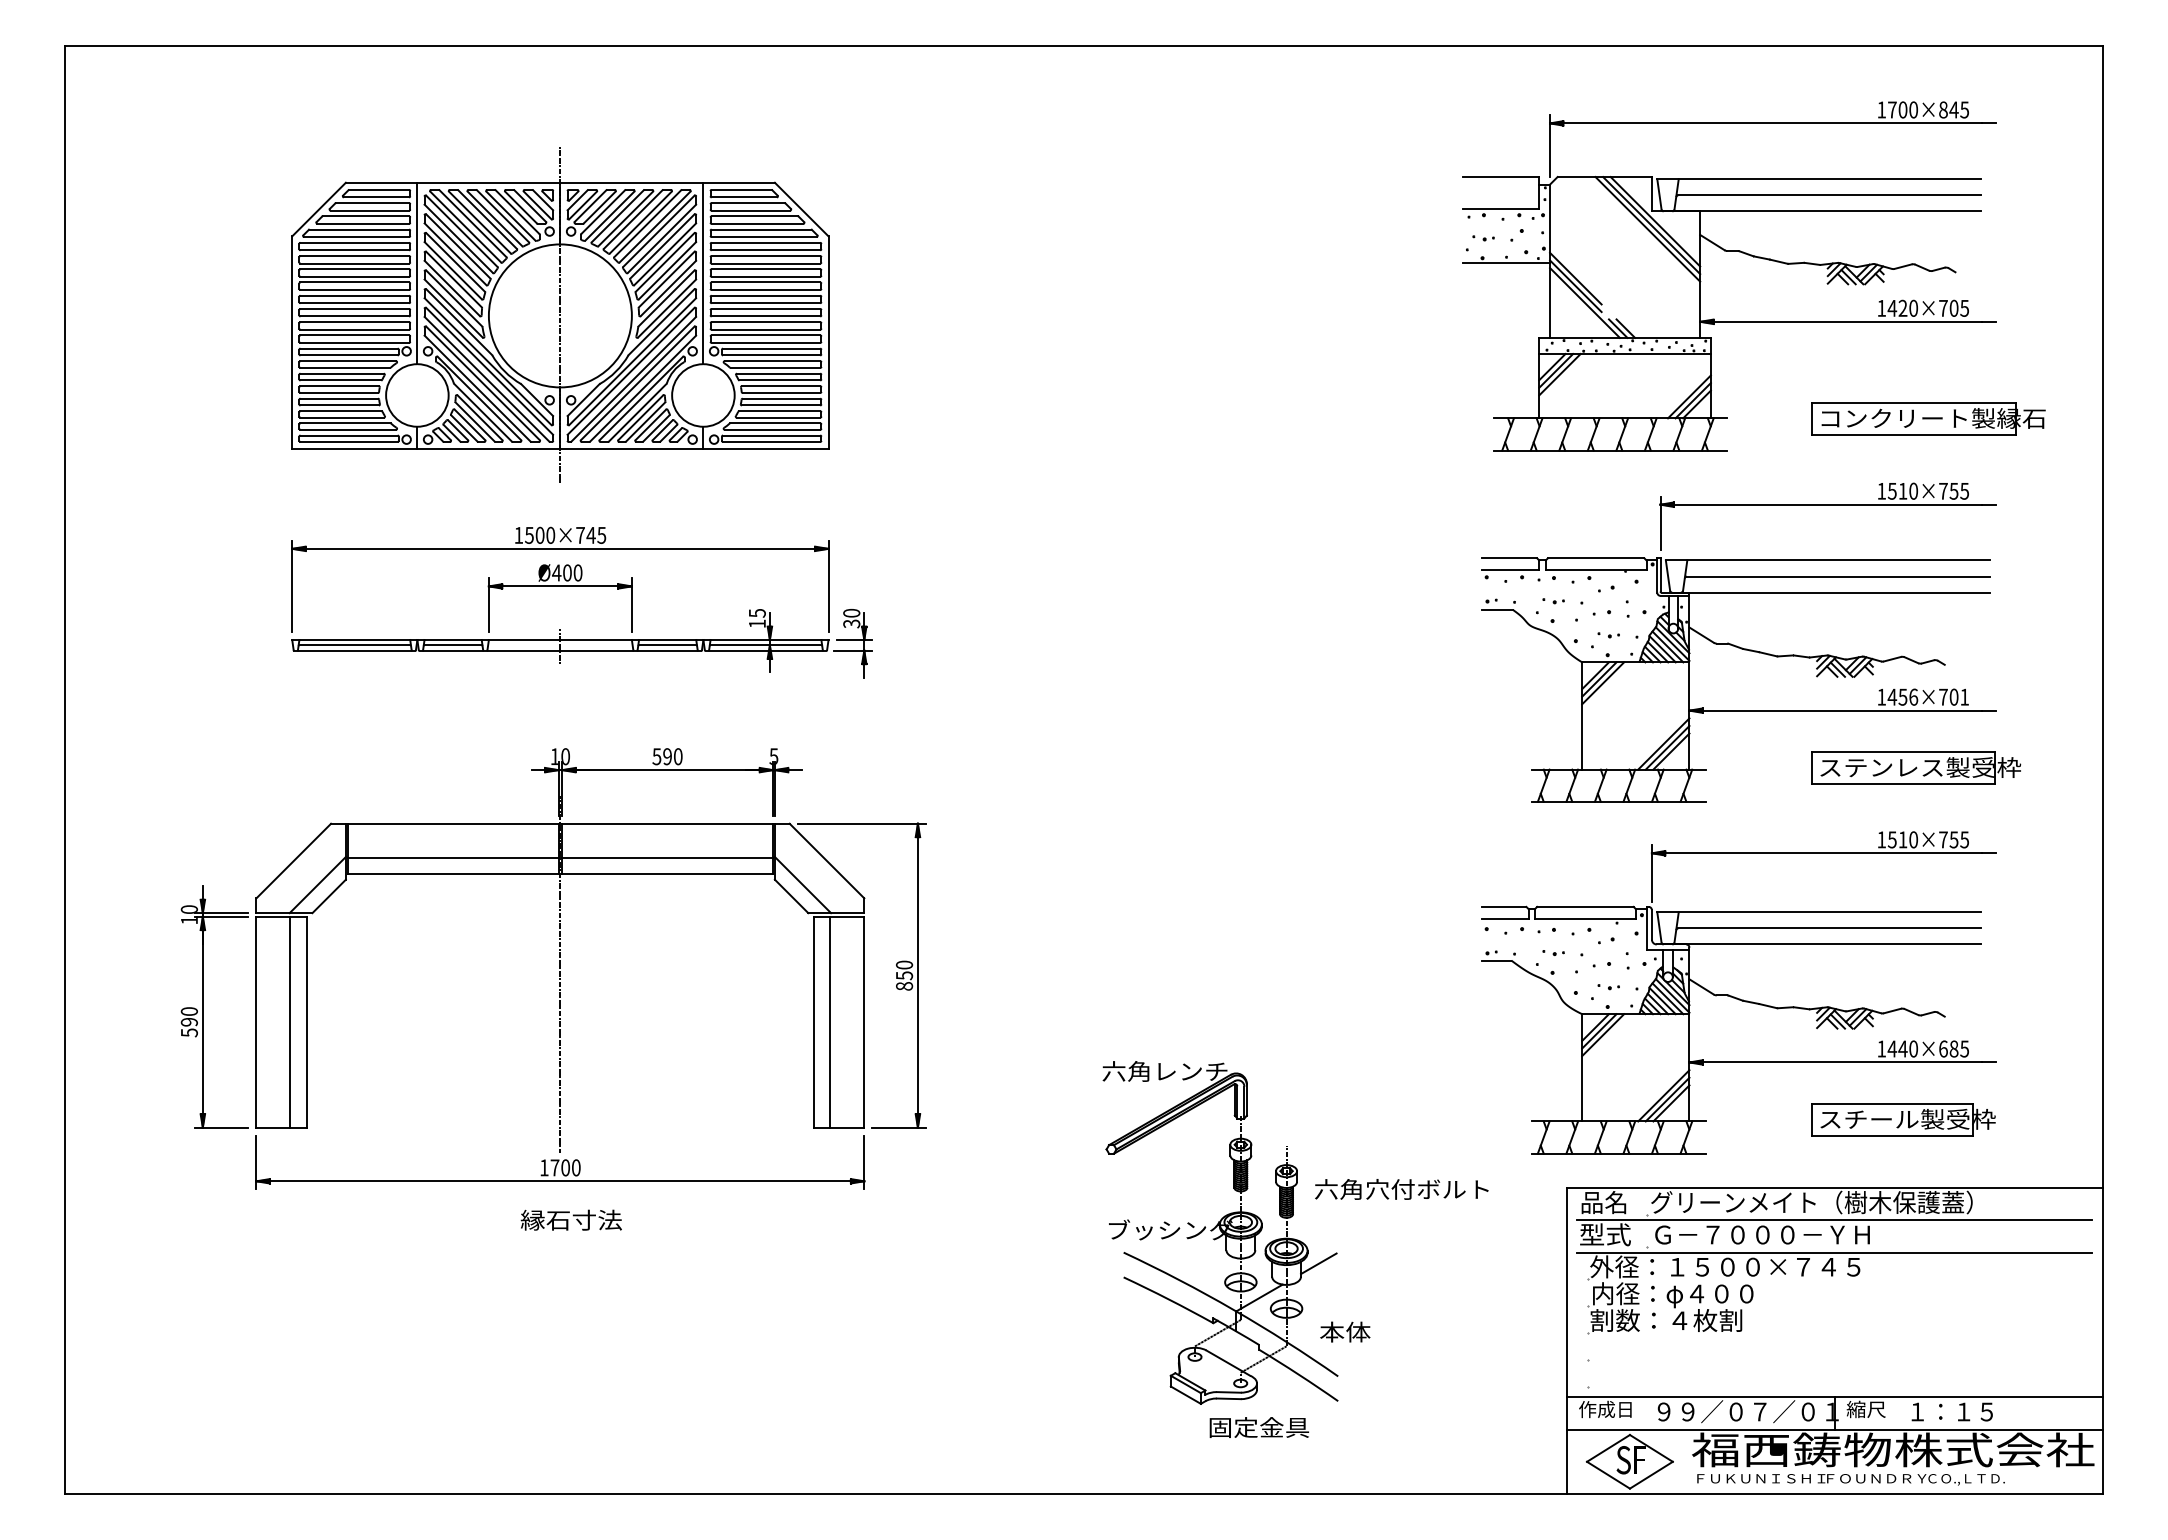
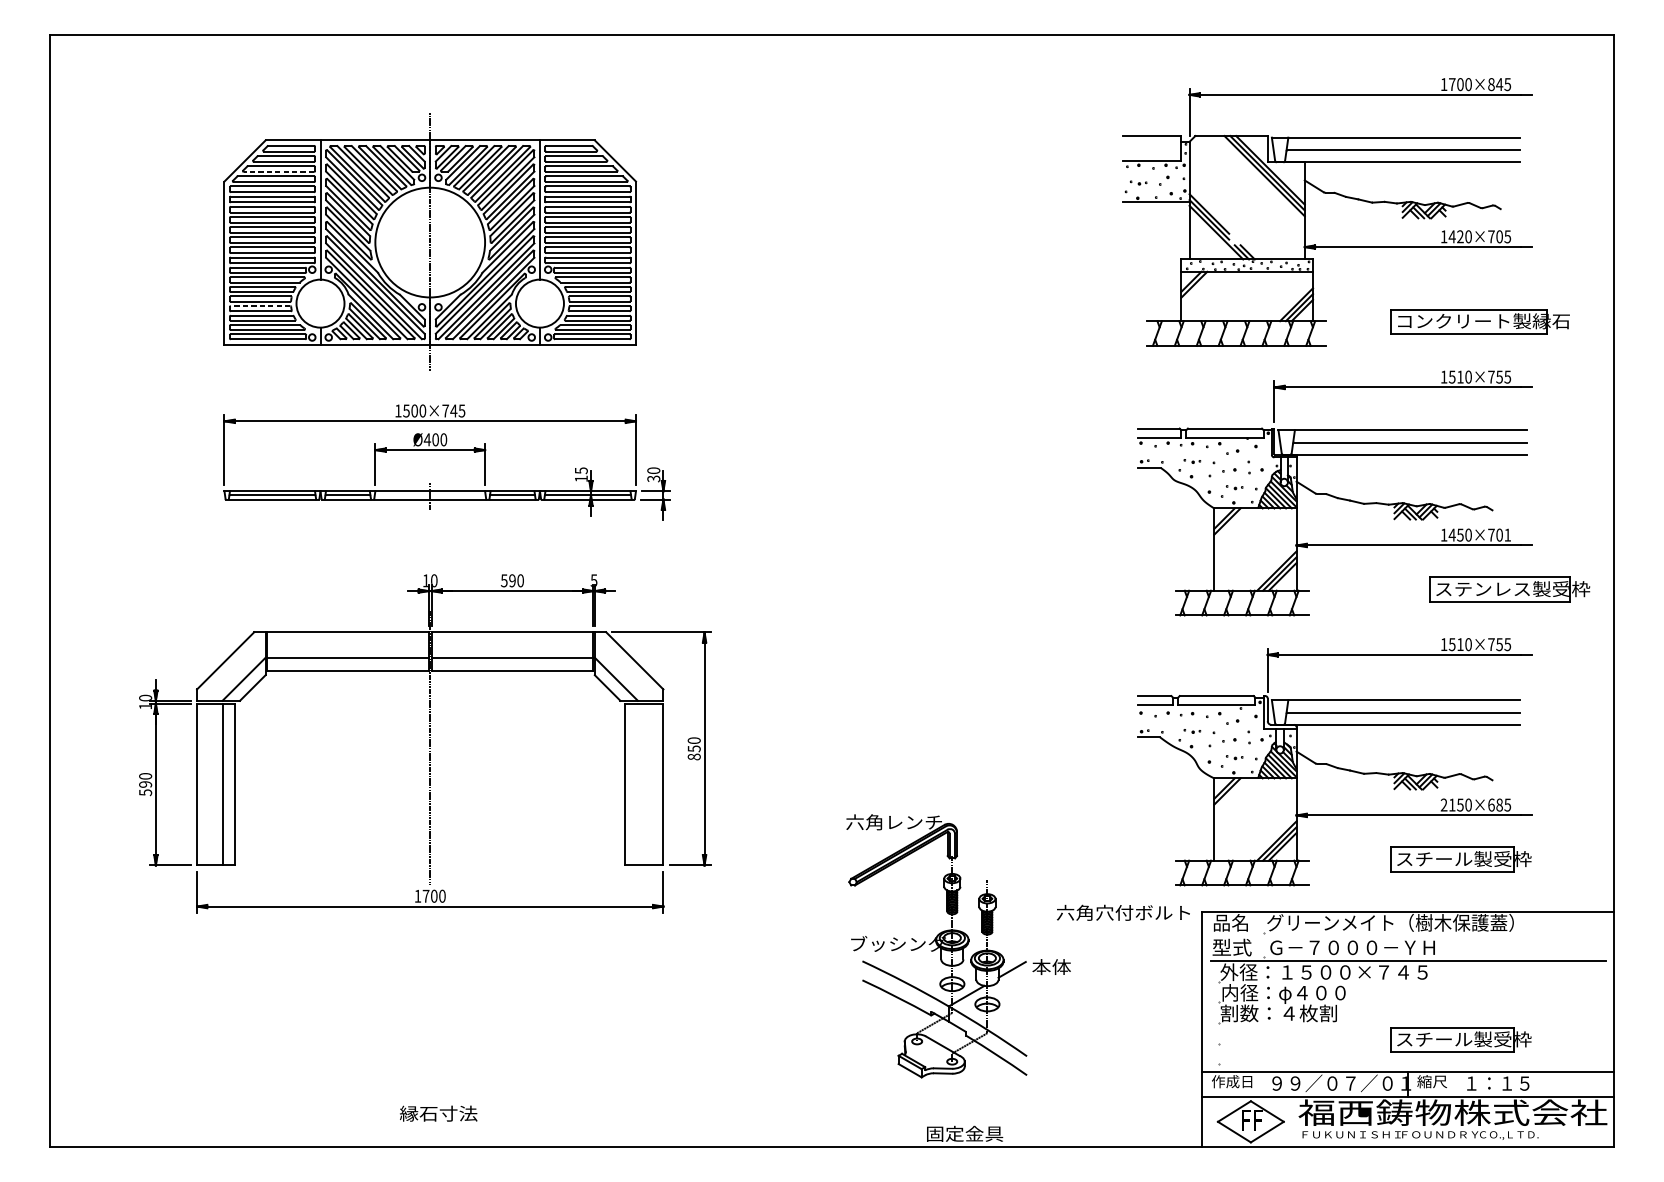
line: (363, 223) -> (279, 171), solid -> dashed
line: (1559, 374) -> (1196, 287), removed
line: (339, 398) -> (260, 305), solid -> dashed
line: (1603, 683) -> (1230, 524), removed
text: (1913, 696) -> (1468, 534), 1456×701 -> 1450×701
part: (1916, 767) -> (1509, 589), moved
line: (830, 1021) -> (637, 783), removed
line: (1603, 1035) -> (1230, 794), removed
text: (1892, 1048) -> (1452, 804), 1440×685 -> 2150×685
text: (1401, 1189) -> (1123, 912), moved
text: (570, 1219) -> (437, 1113), moved
line: (1834, 1220) -> (1407, 936), removed
text: (1345, 1331) -> (1051, 966), moved
part: (1903, 1354) -> (1460, 1039), added
text: (1258, 1427) -> (964, 1133), moved
text: (1623, 1460) -> (1245, 1120), S -> F

